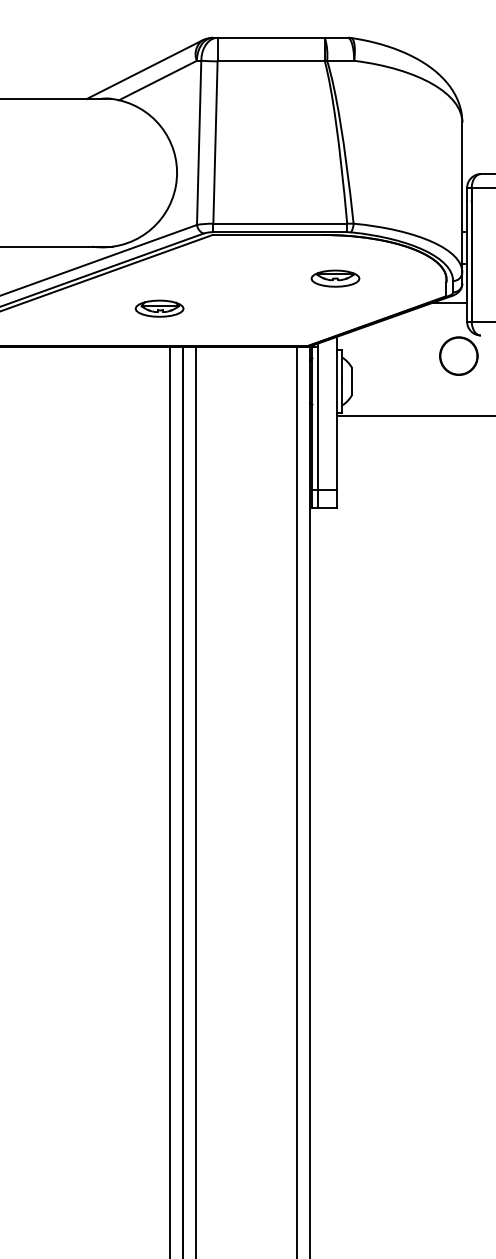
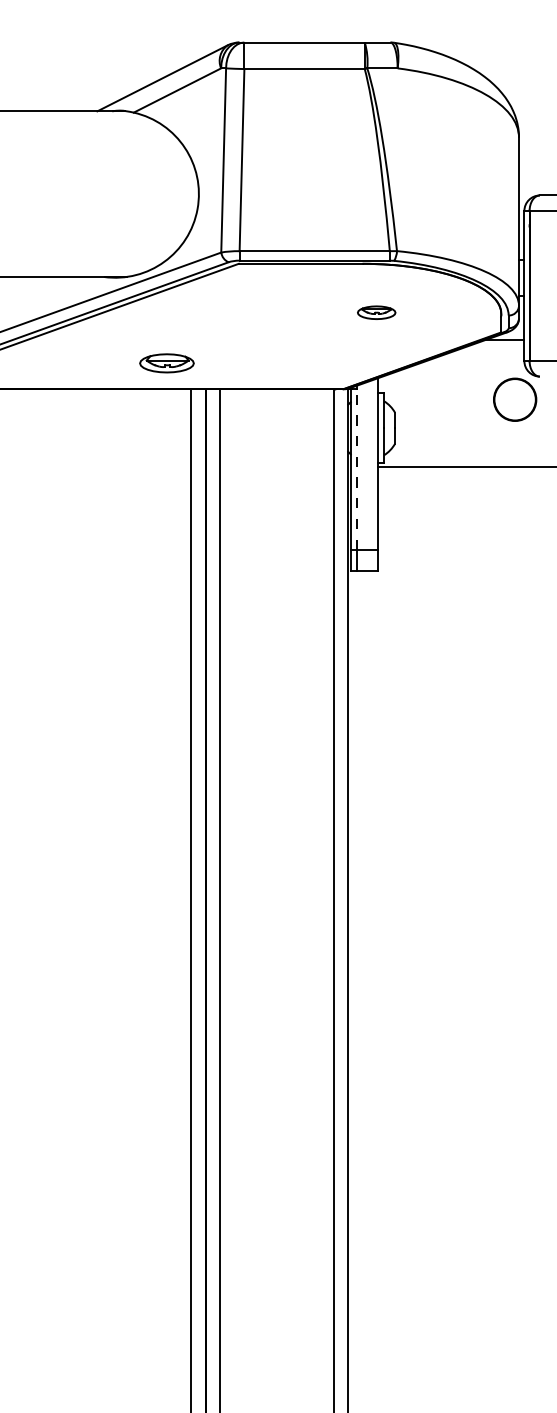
part: (335, 278) -> (376, 312), size x0.7
part: (159, 308) -> (166, 363), moved
line: (318, 417) -> (357, 468), solid -> dashed

